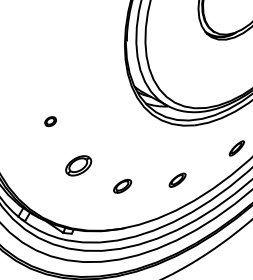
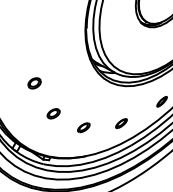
part: (50, 121) -> (34, 83), size x1.67
part: (78, 165) -> (53, 113), size x0.71

